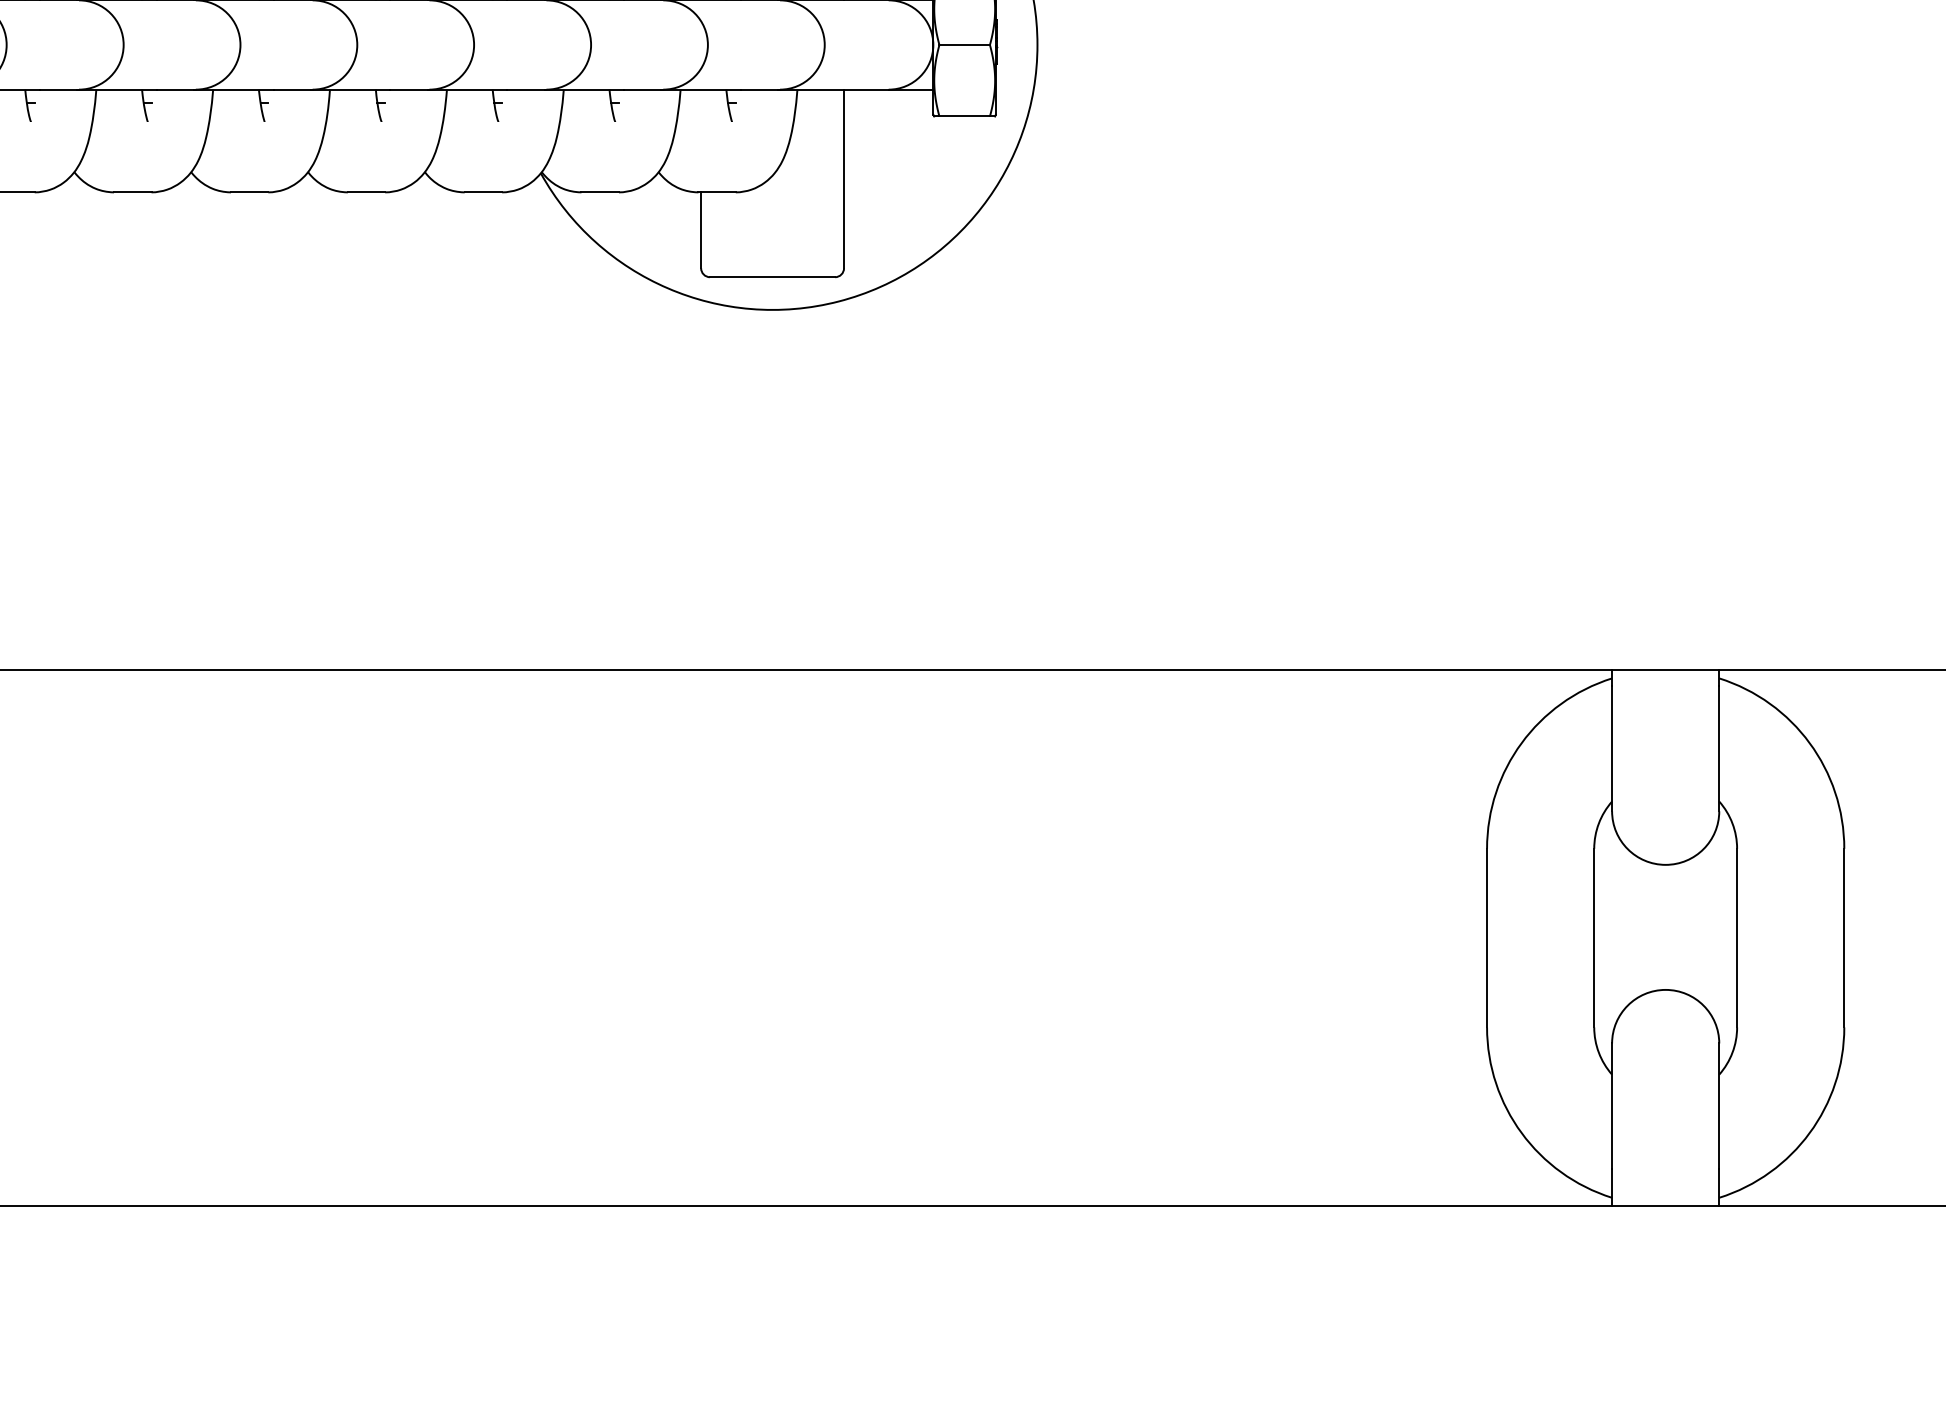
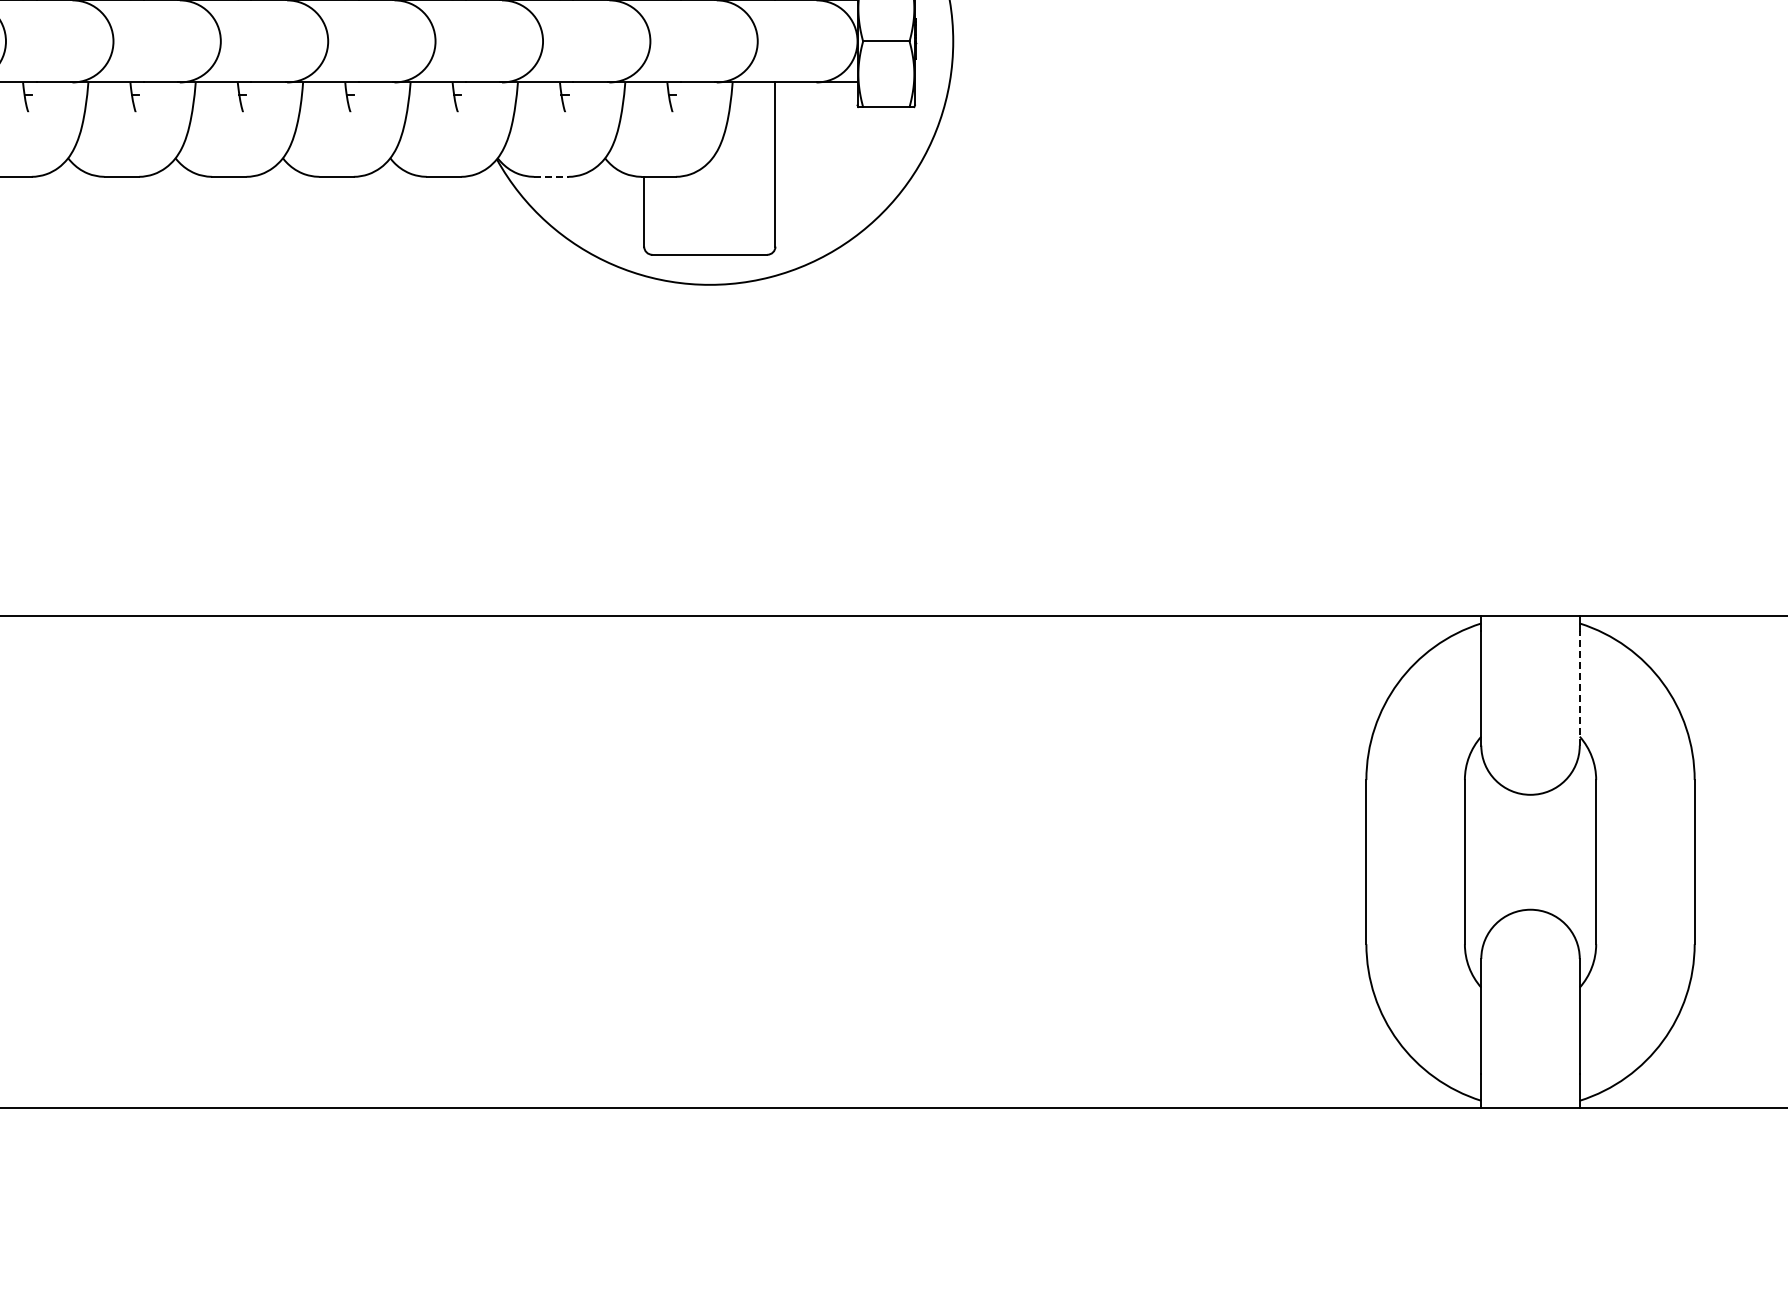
line: (600, 192) -> (551, 176), solid -> dashed
line: (1718, 748) -> (1579, 687), solid -> dashed

